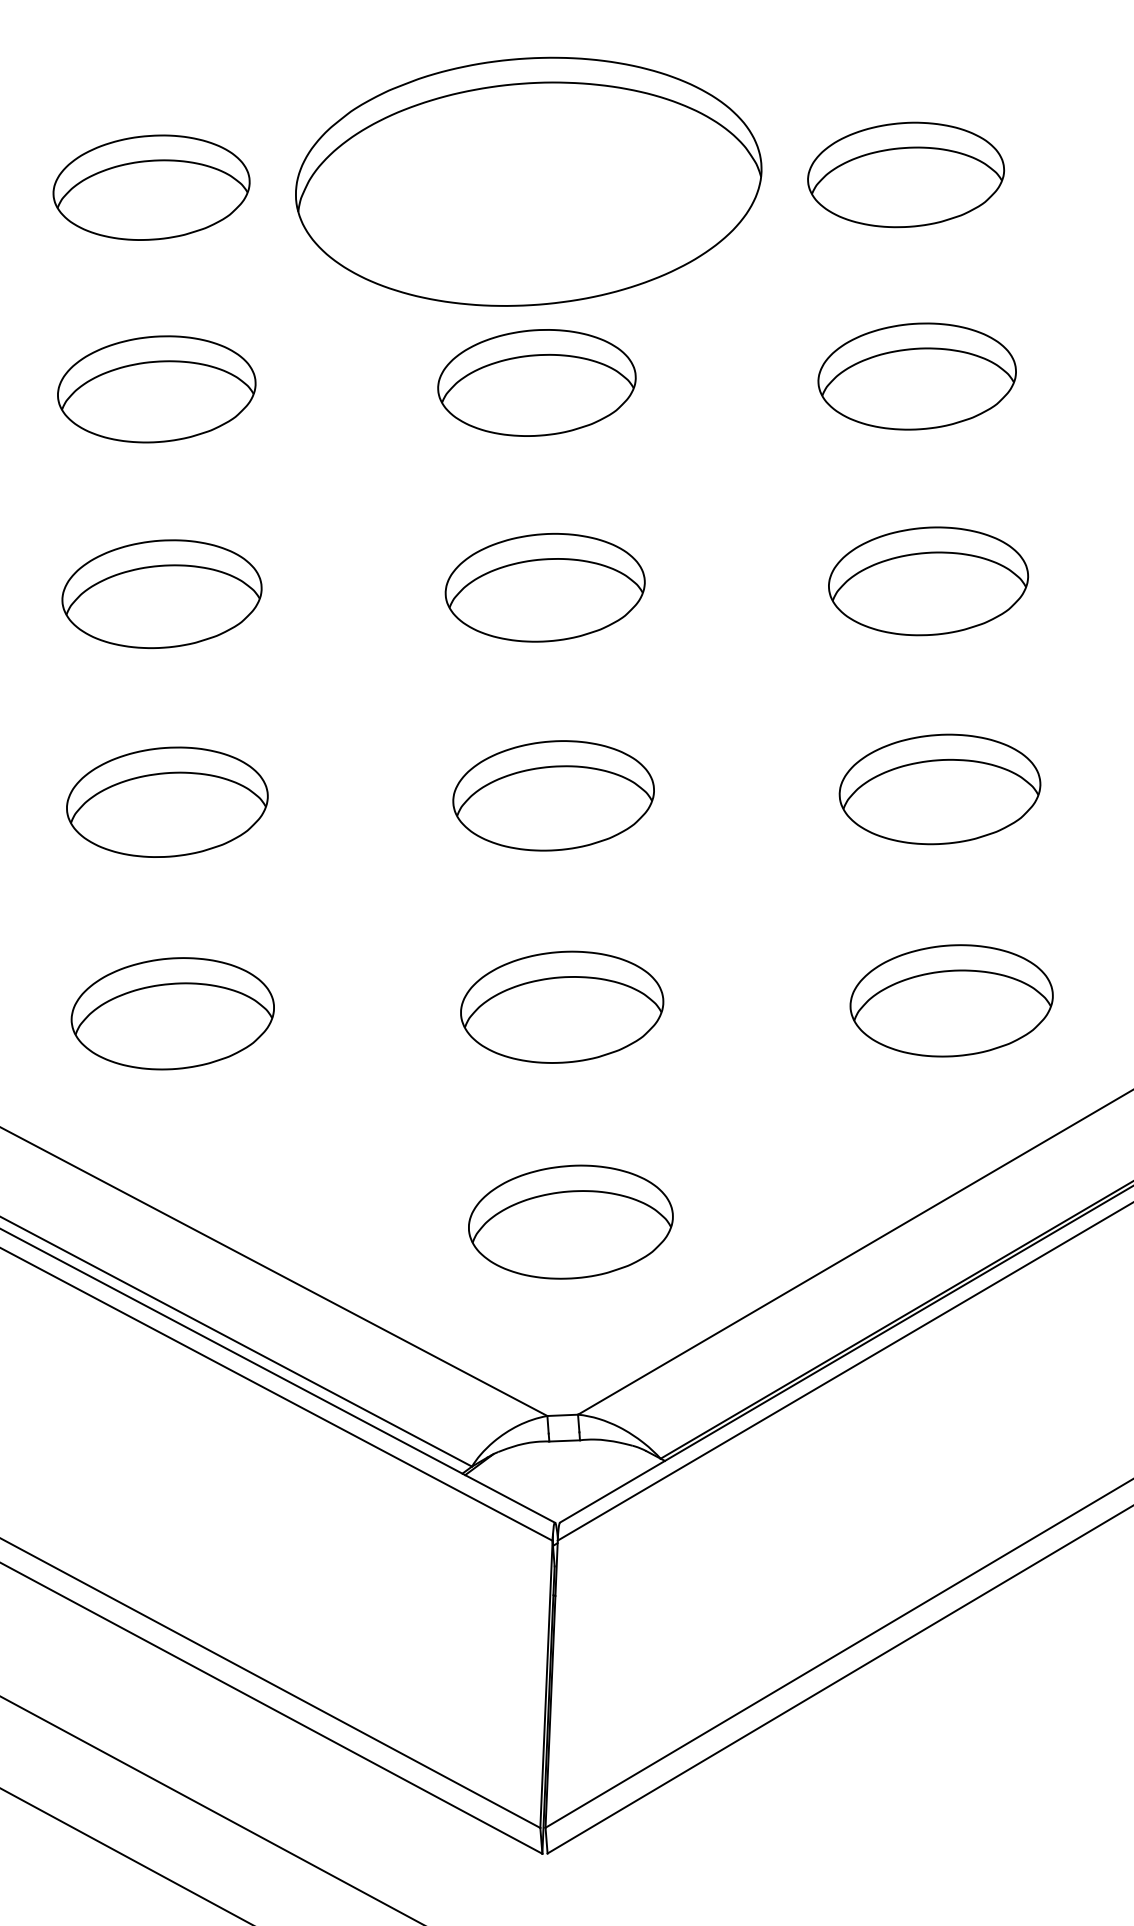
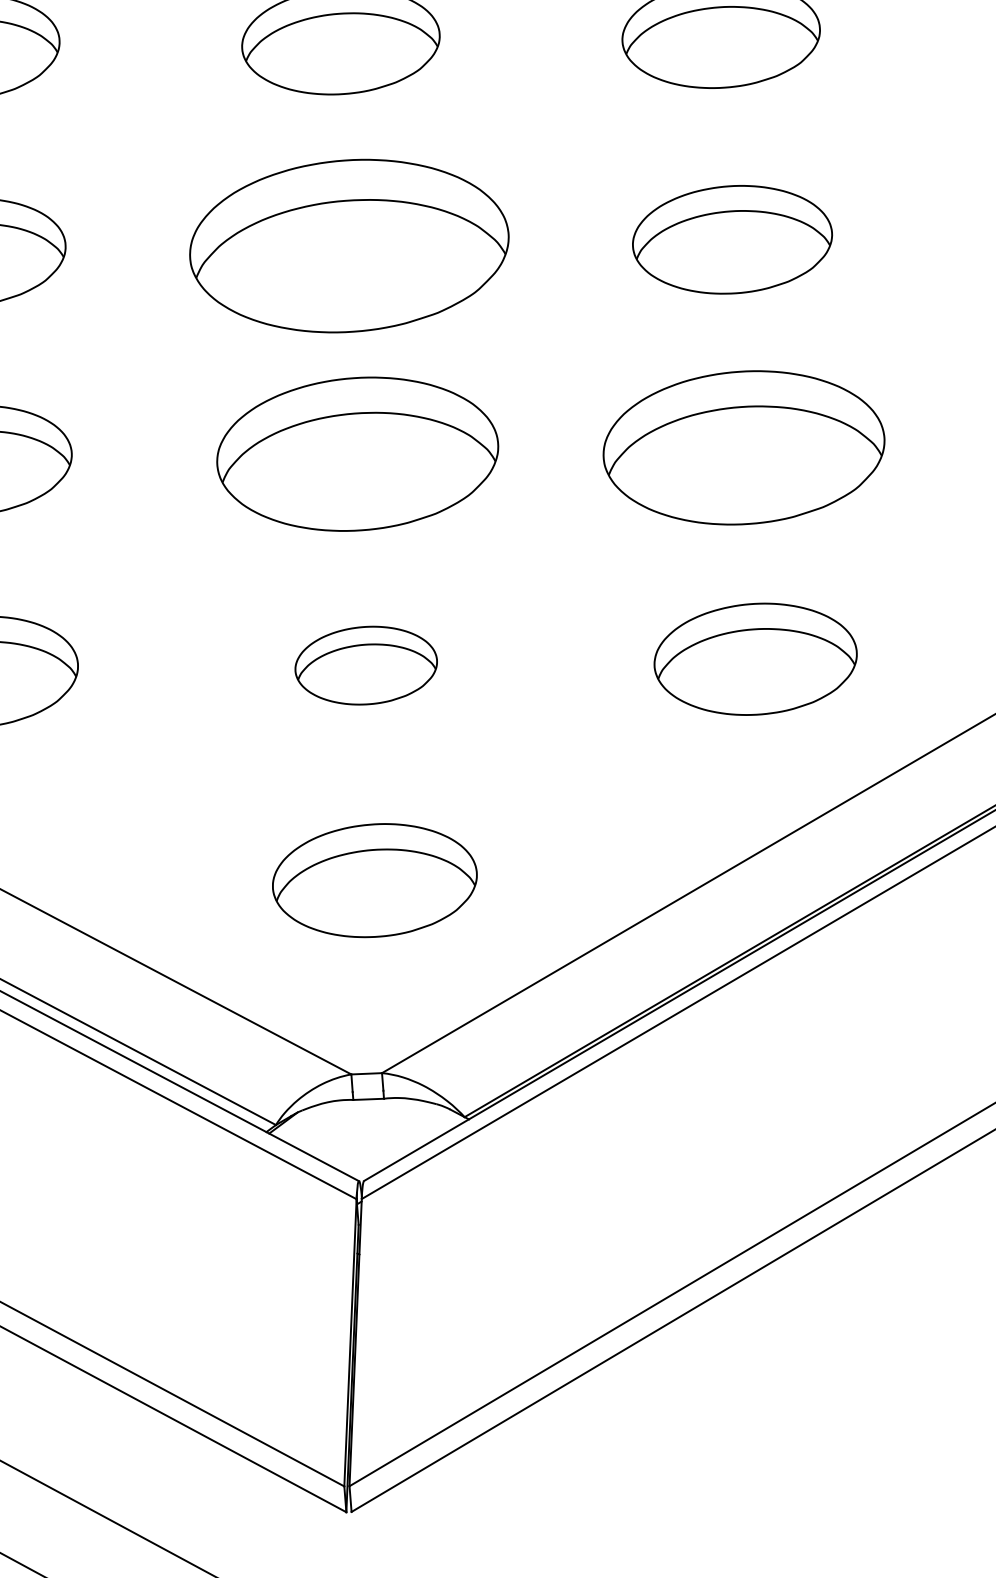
part: (544, 587) -> (348, 245), size x1.6
part: (939, 789) -> (743, 447), size x1.4
part: (553, 795) -> (357, 453), size x1.4
part: (562, 1006) -> (366, 664), size x0.7

